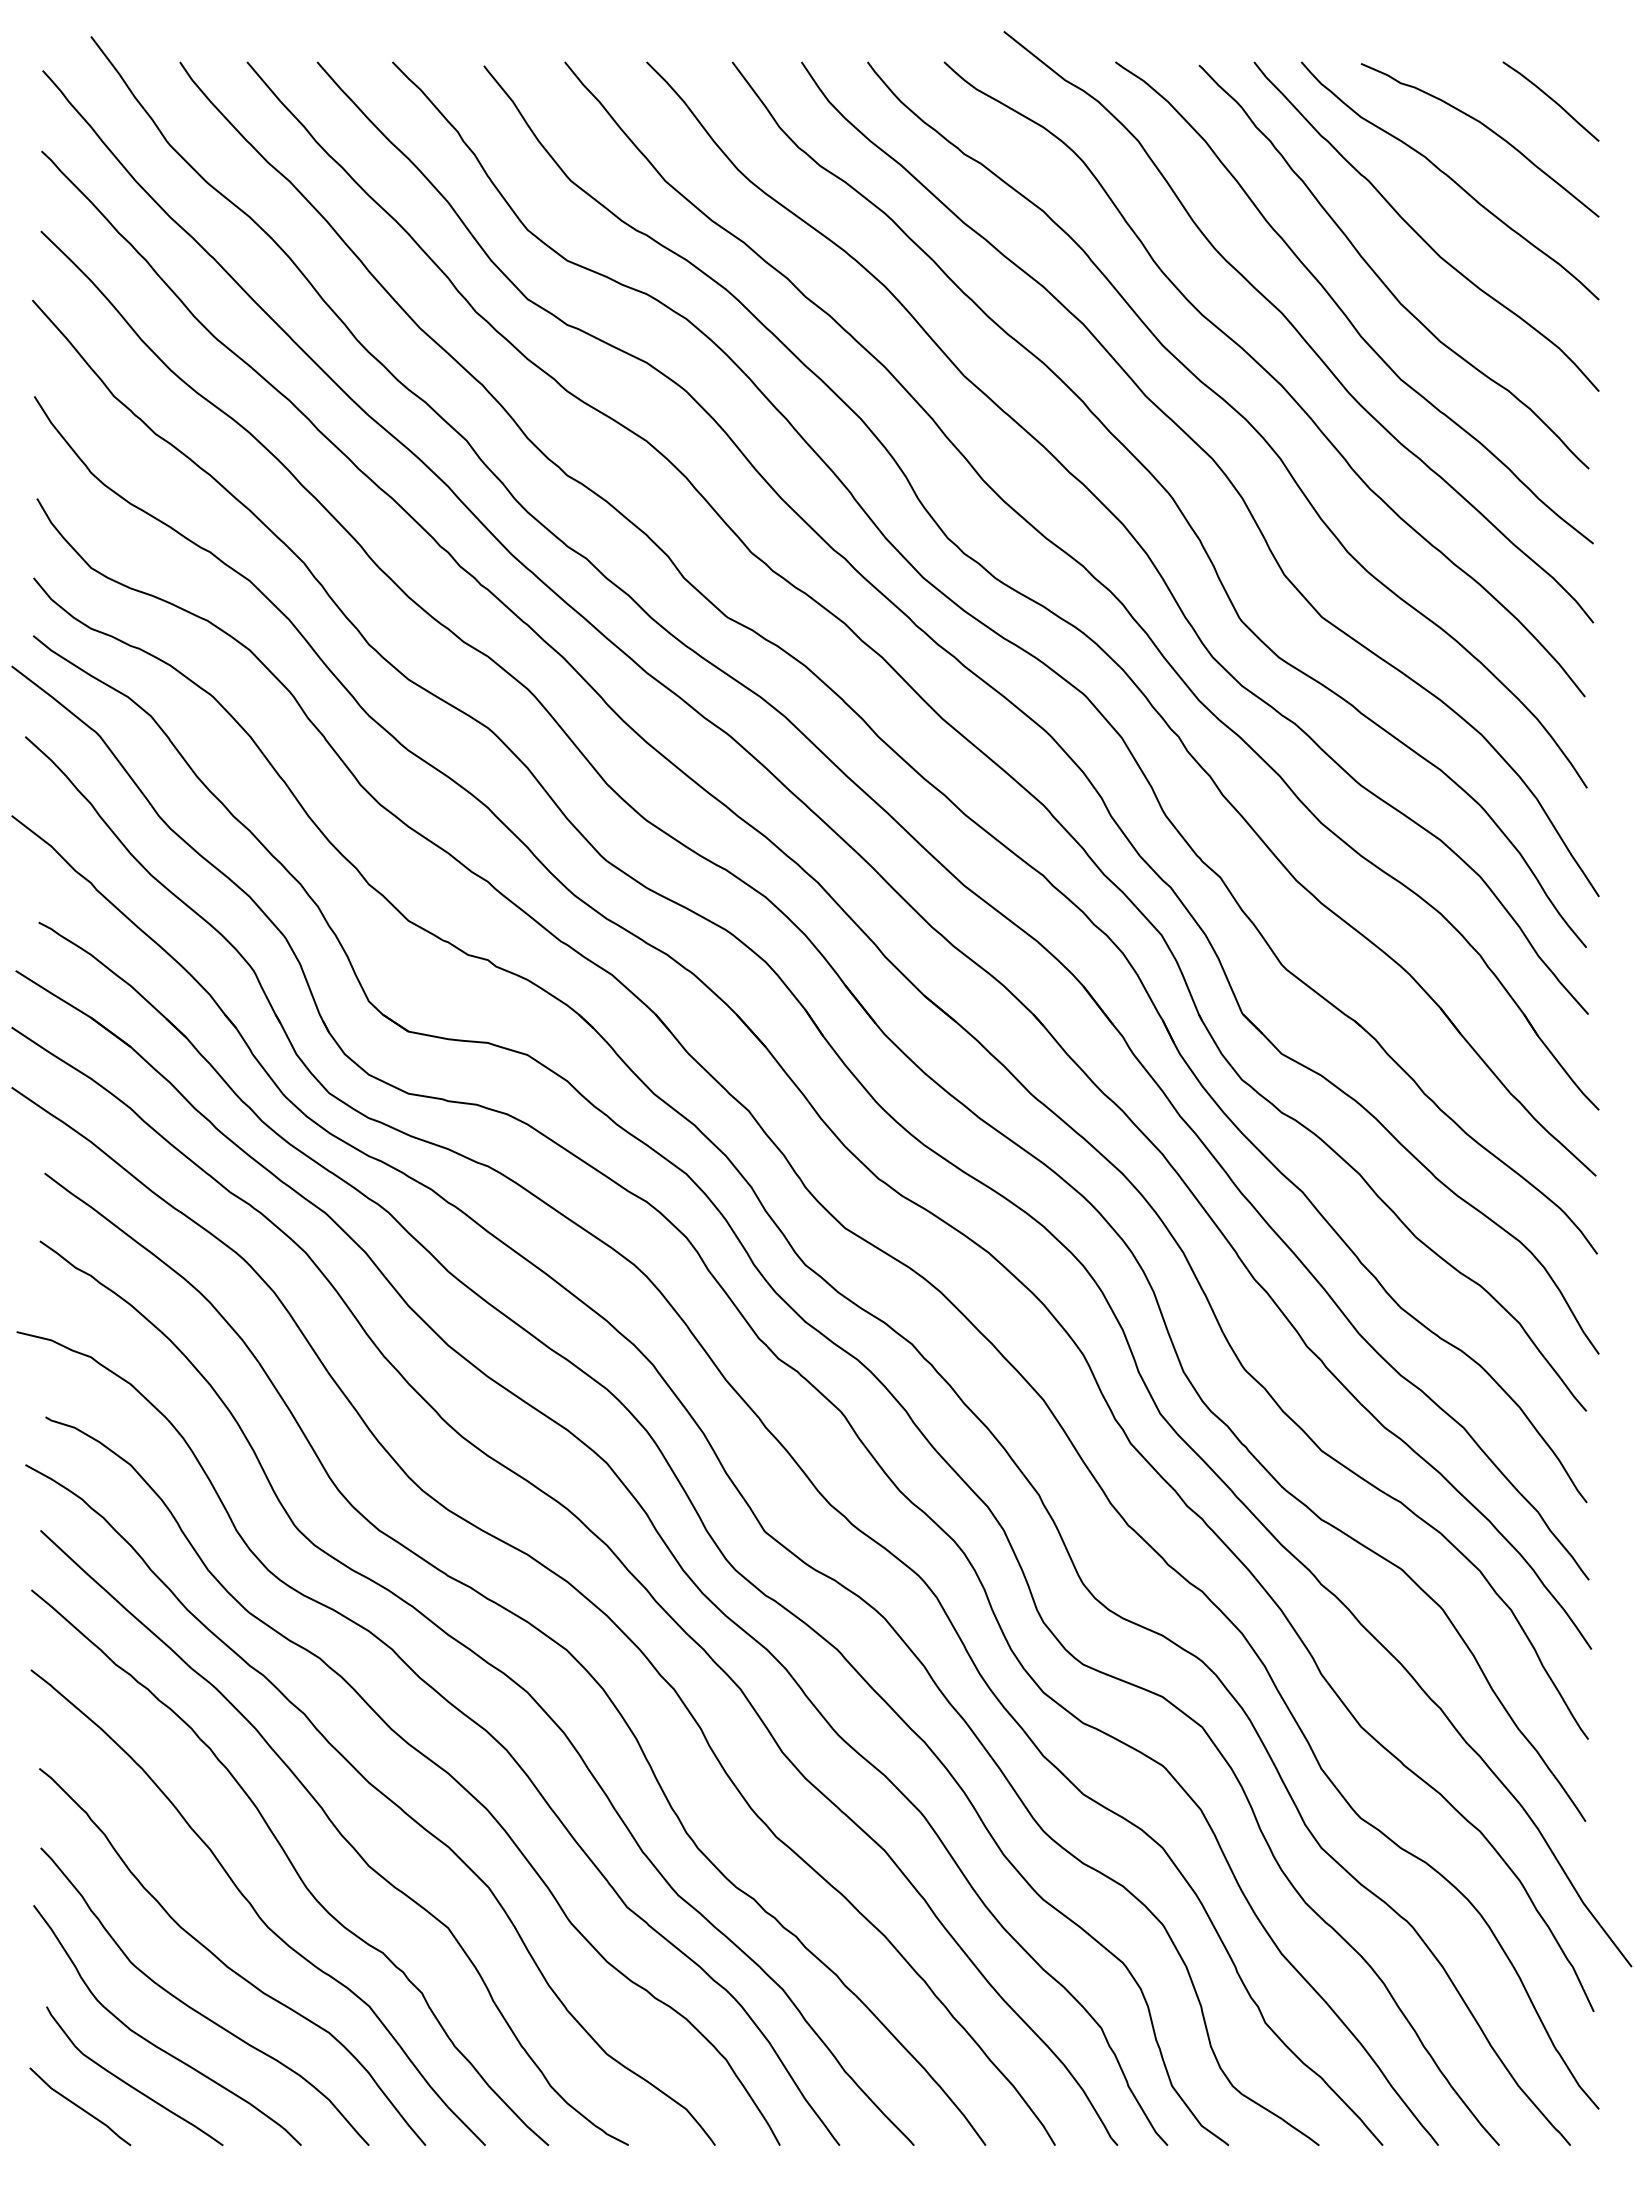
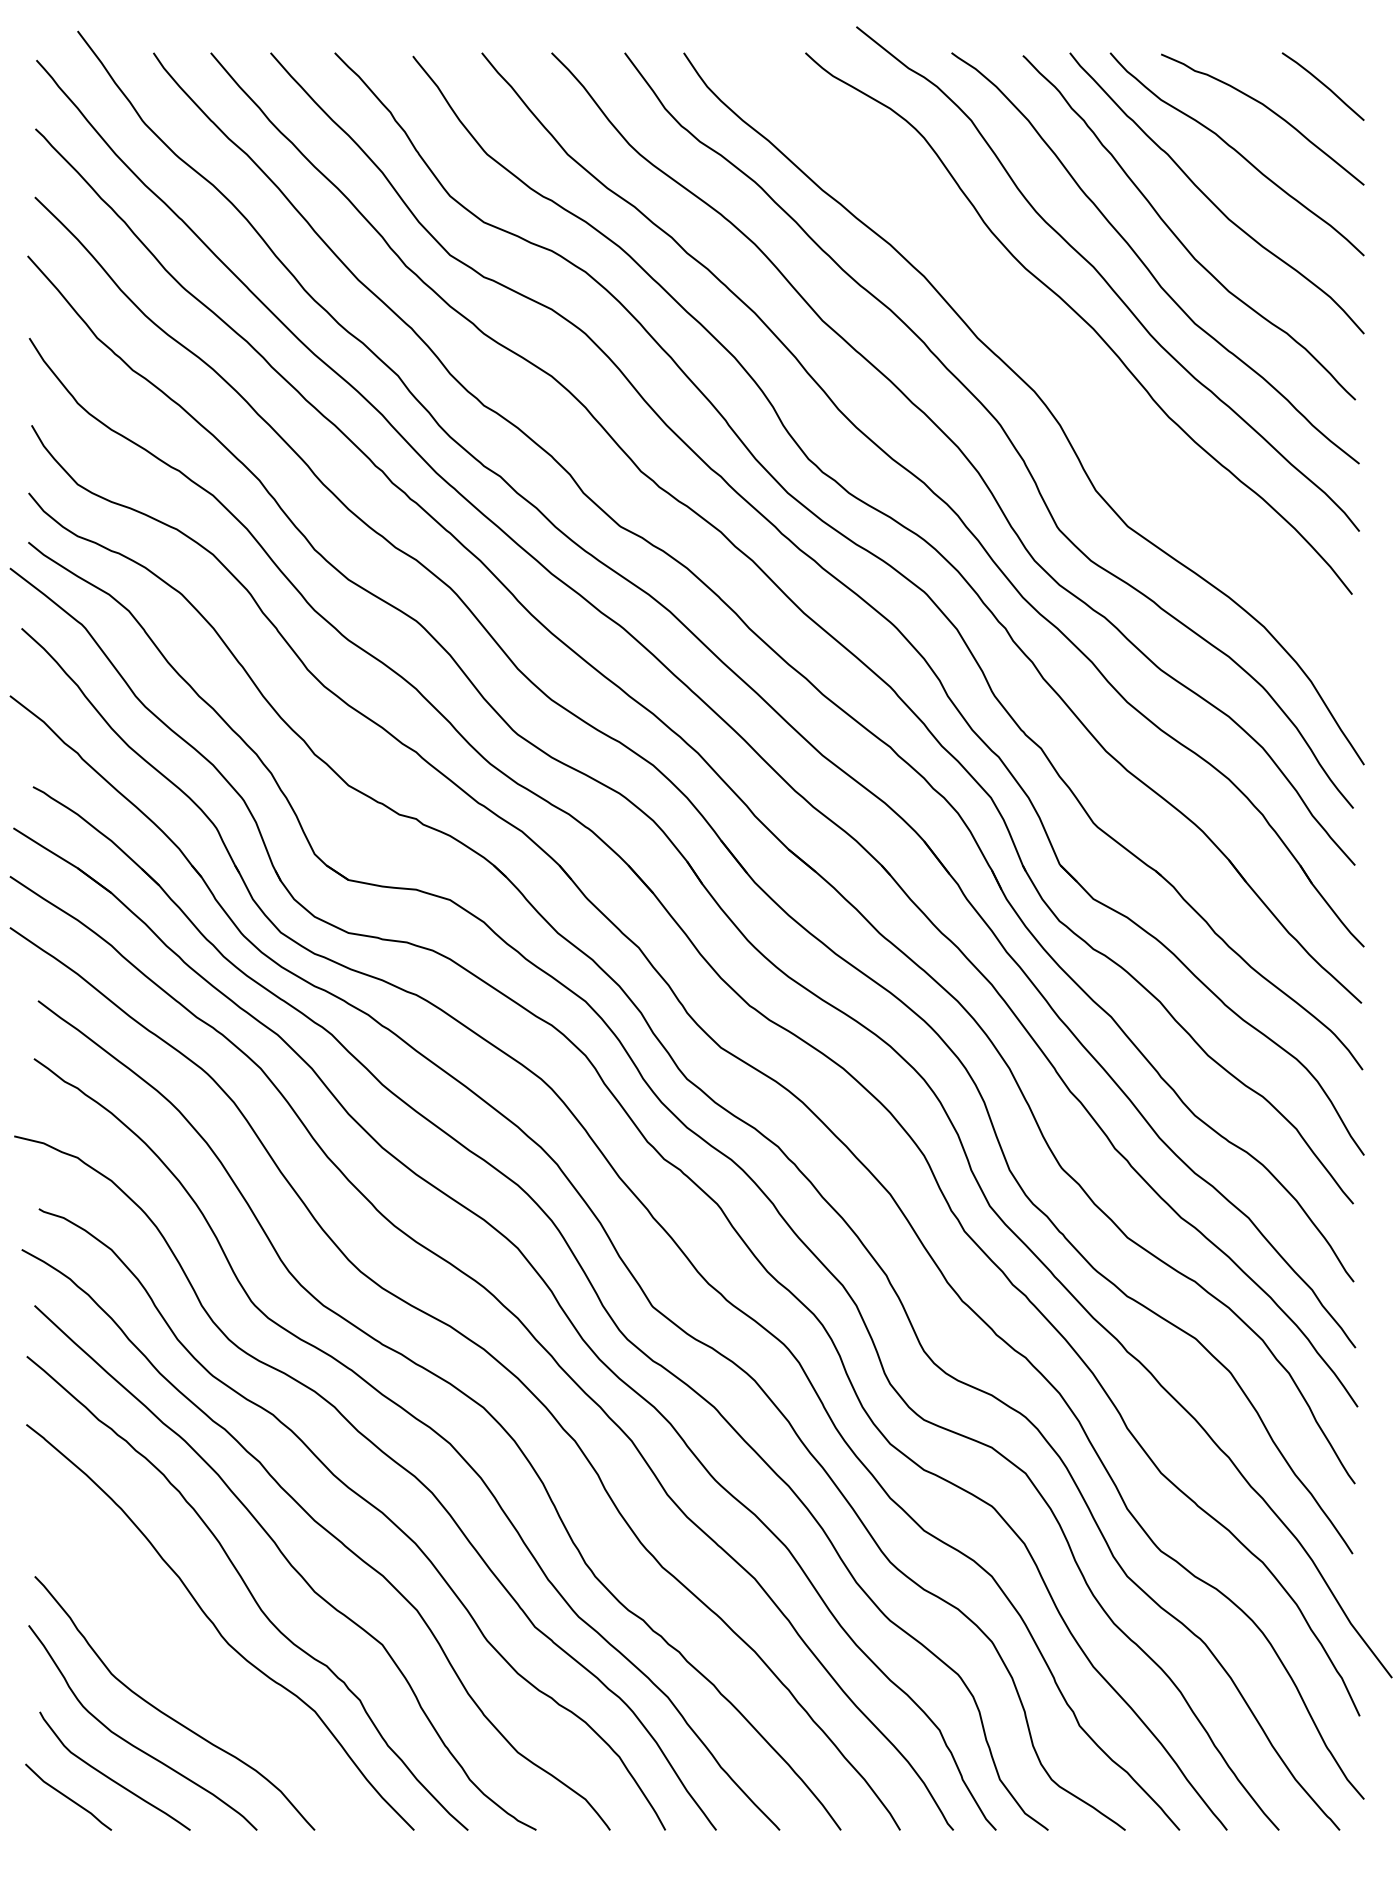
curve: (1237, 413) -> (1055, 352), removed
curve: (225, 1963) -> (192, 1675), removed

